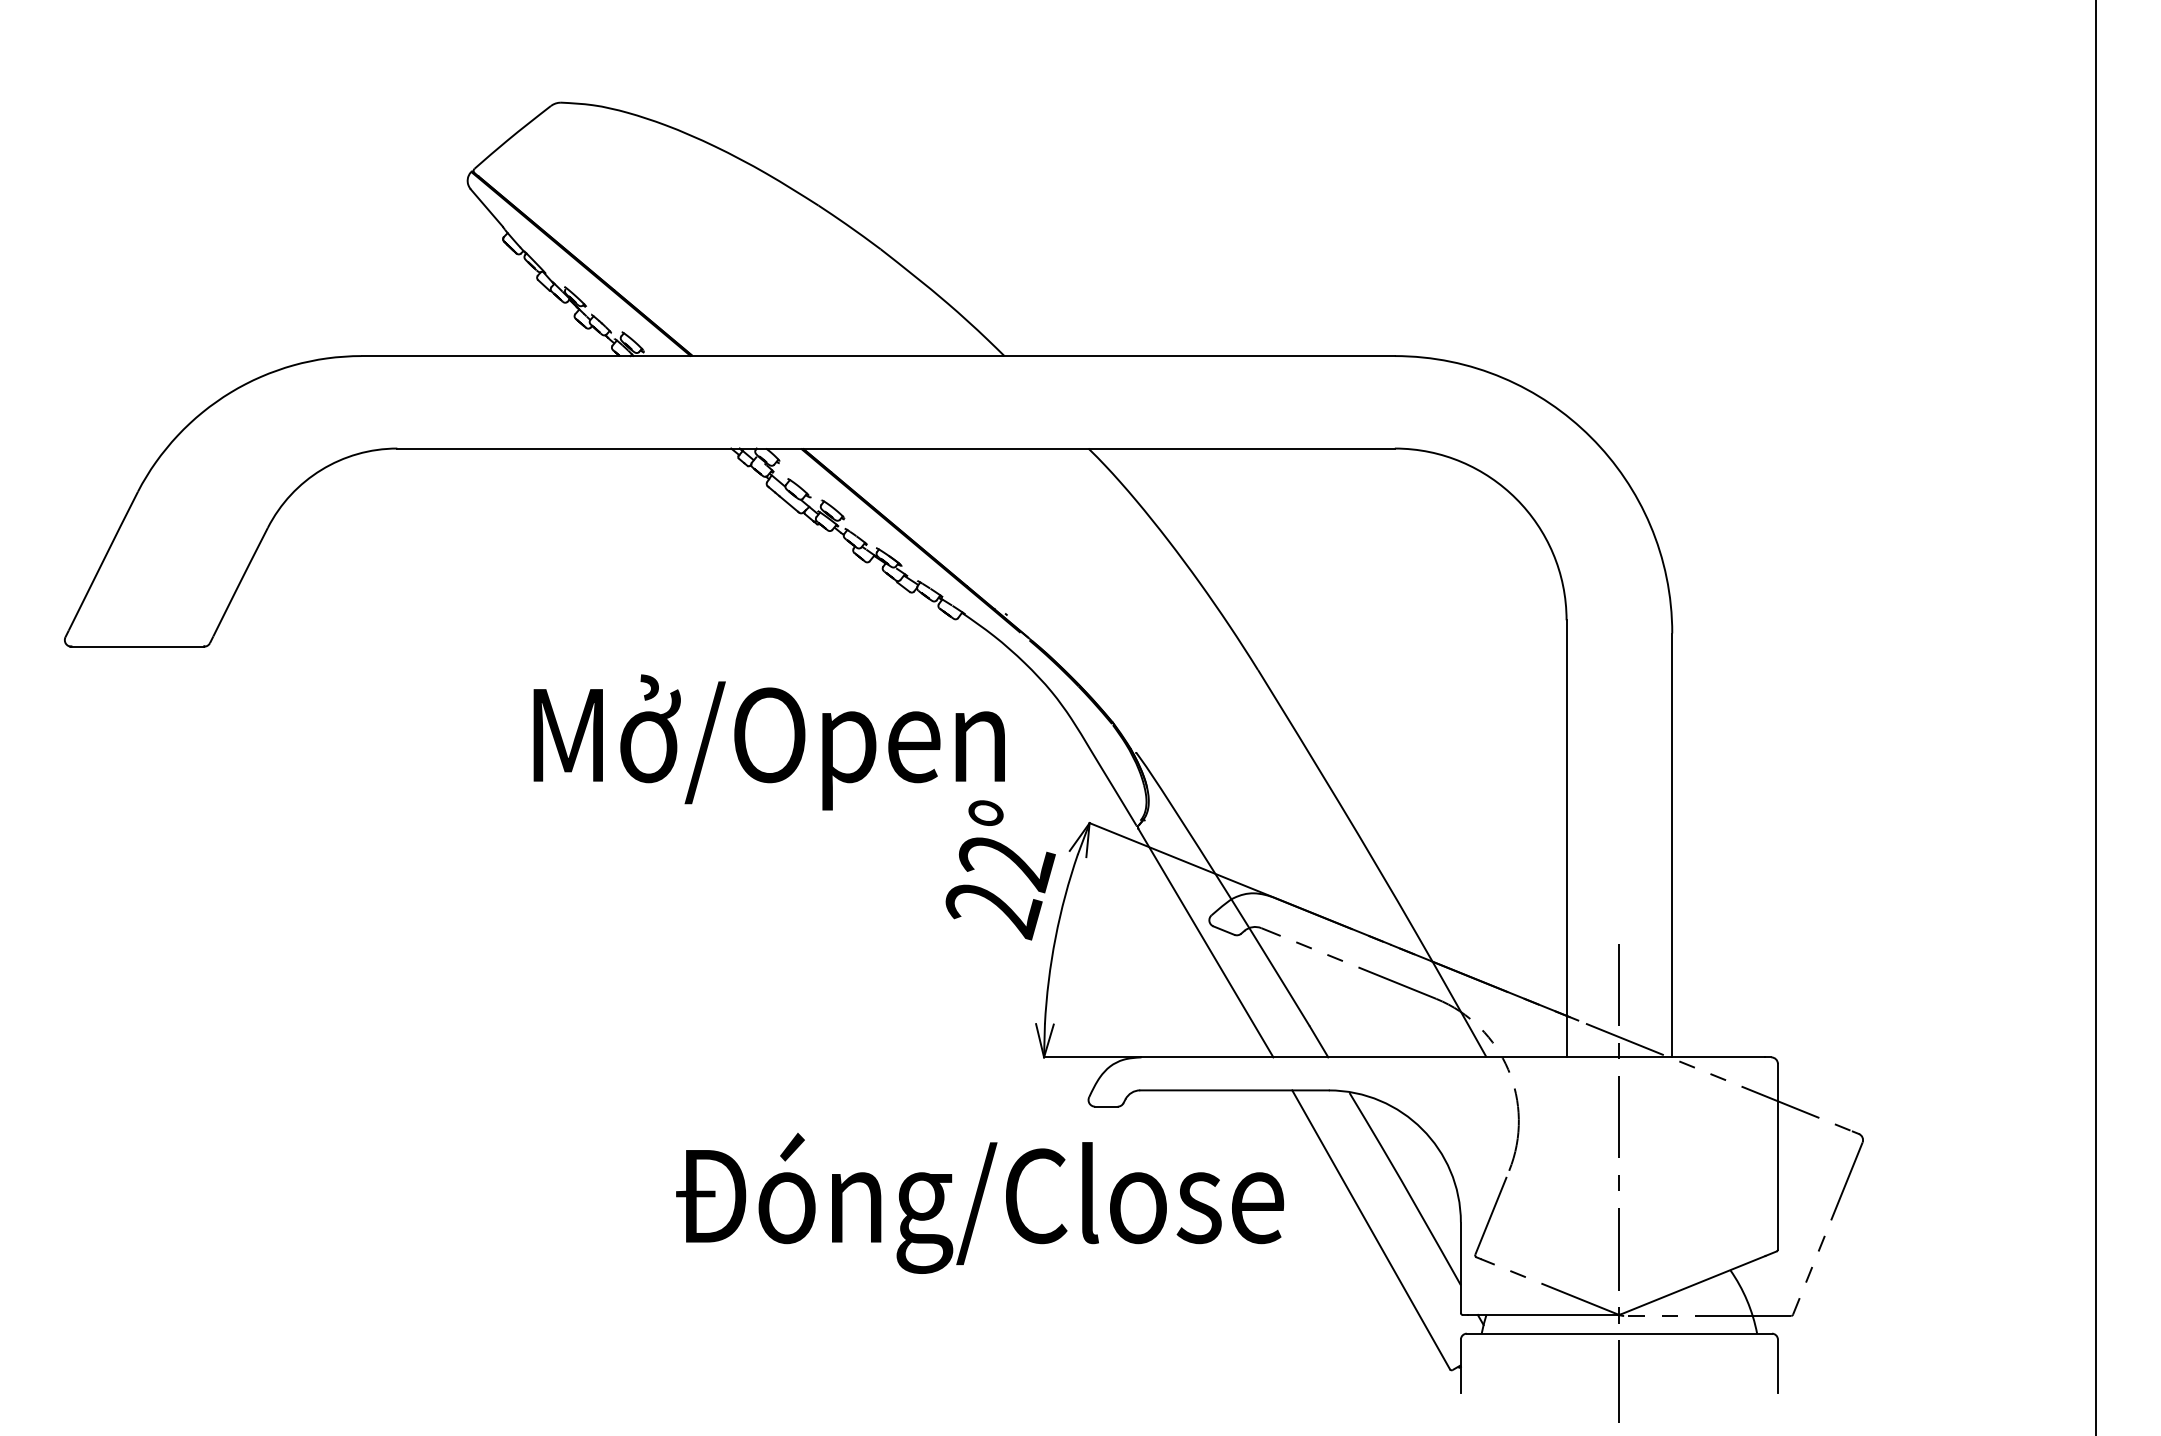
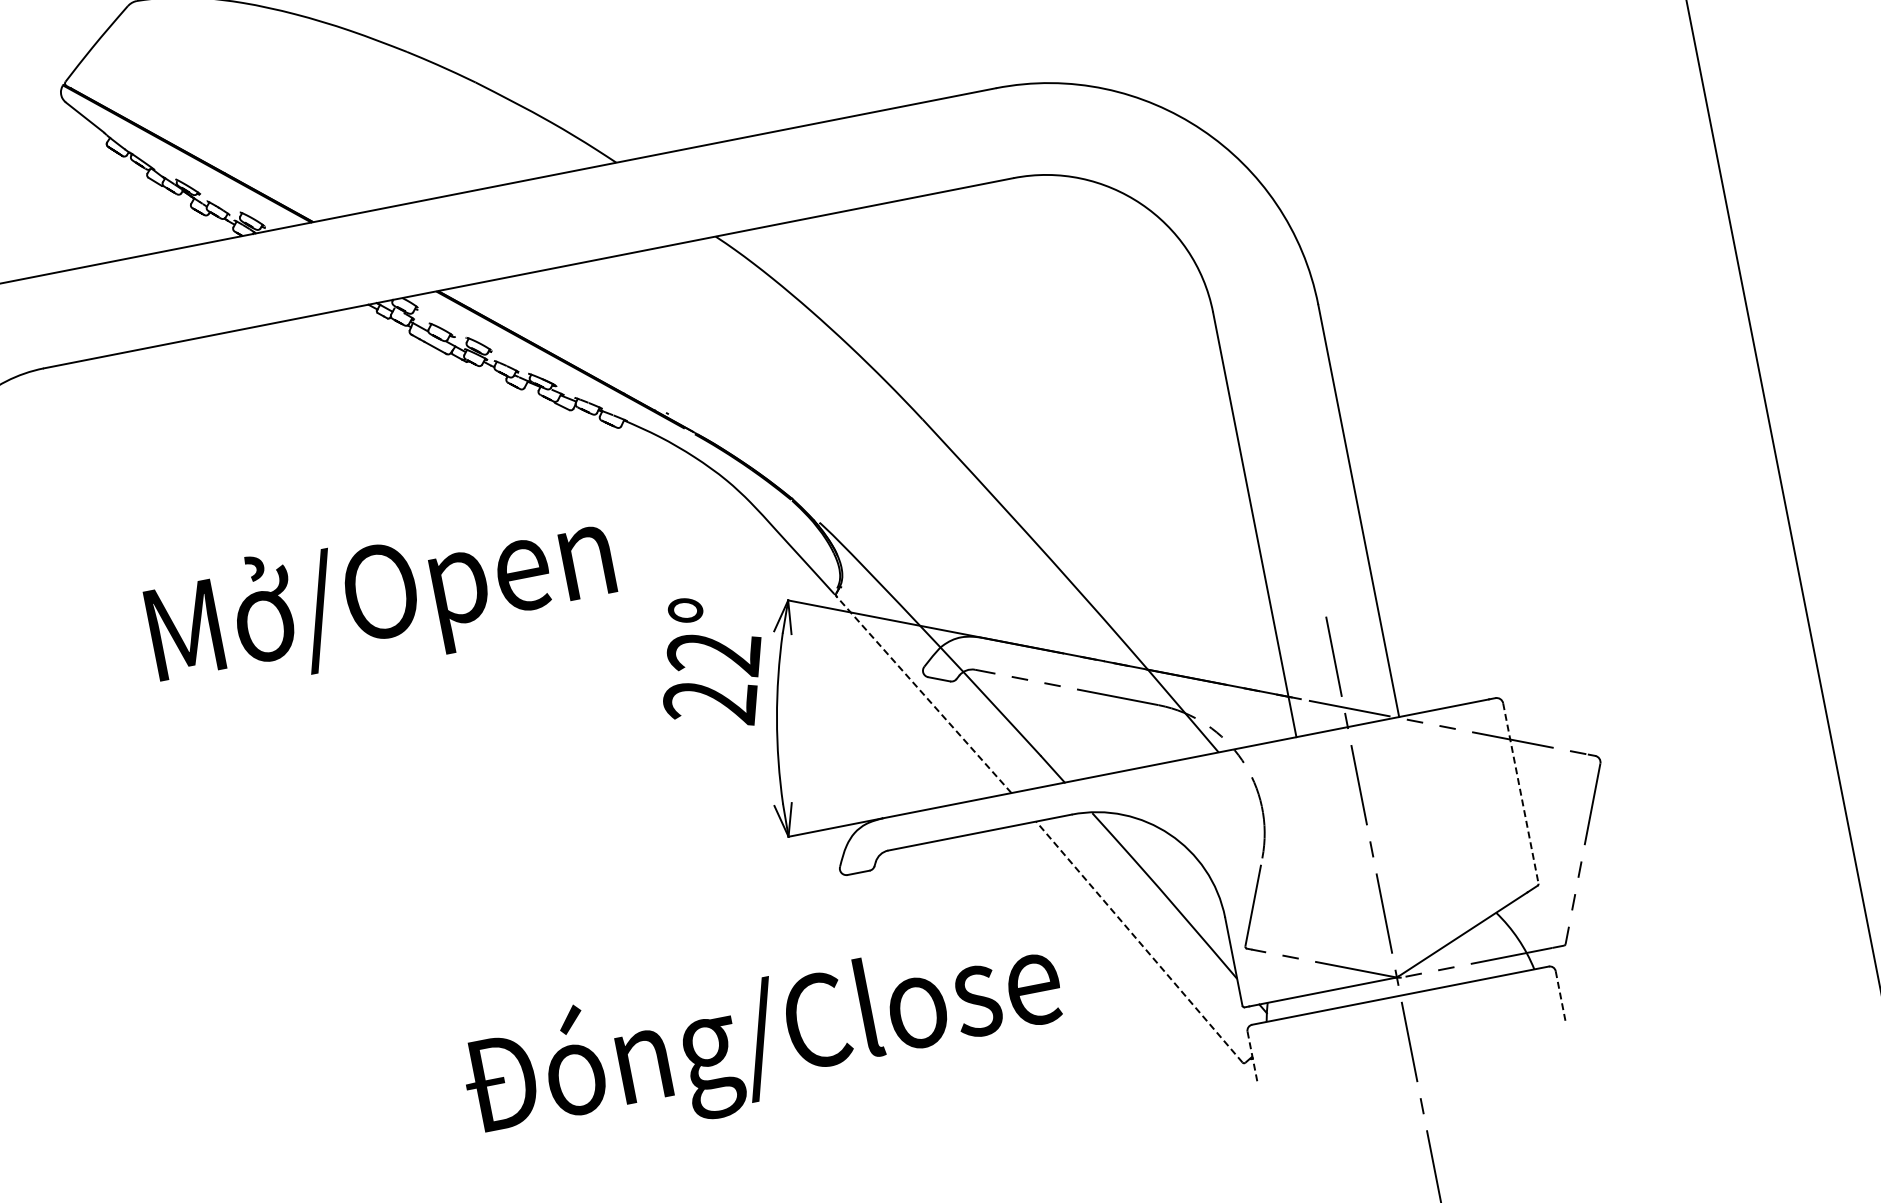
text: (768, 742) -> (380, 598), moved
line: (1205, 943) -> (923, 695), solid -> dashed
line: (1777, 1156) -> (1520, 793), solid -> dashed
text: (980, 1203) -> (764, 1038), moved
line: (1370, 1229) -> (1138, 941), solid -> dashed
line: (1460, 1366) -> (1252, 1057), solid -> dashed
line: (1777, 1366) -> (1560, 997), solid -> dashed

